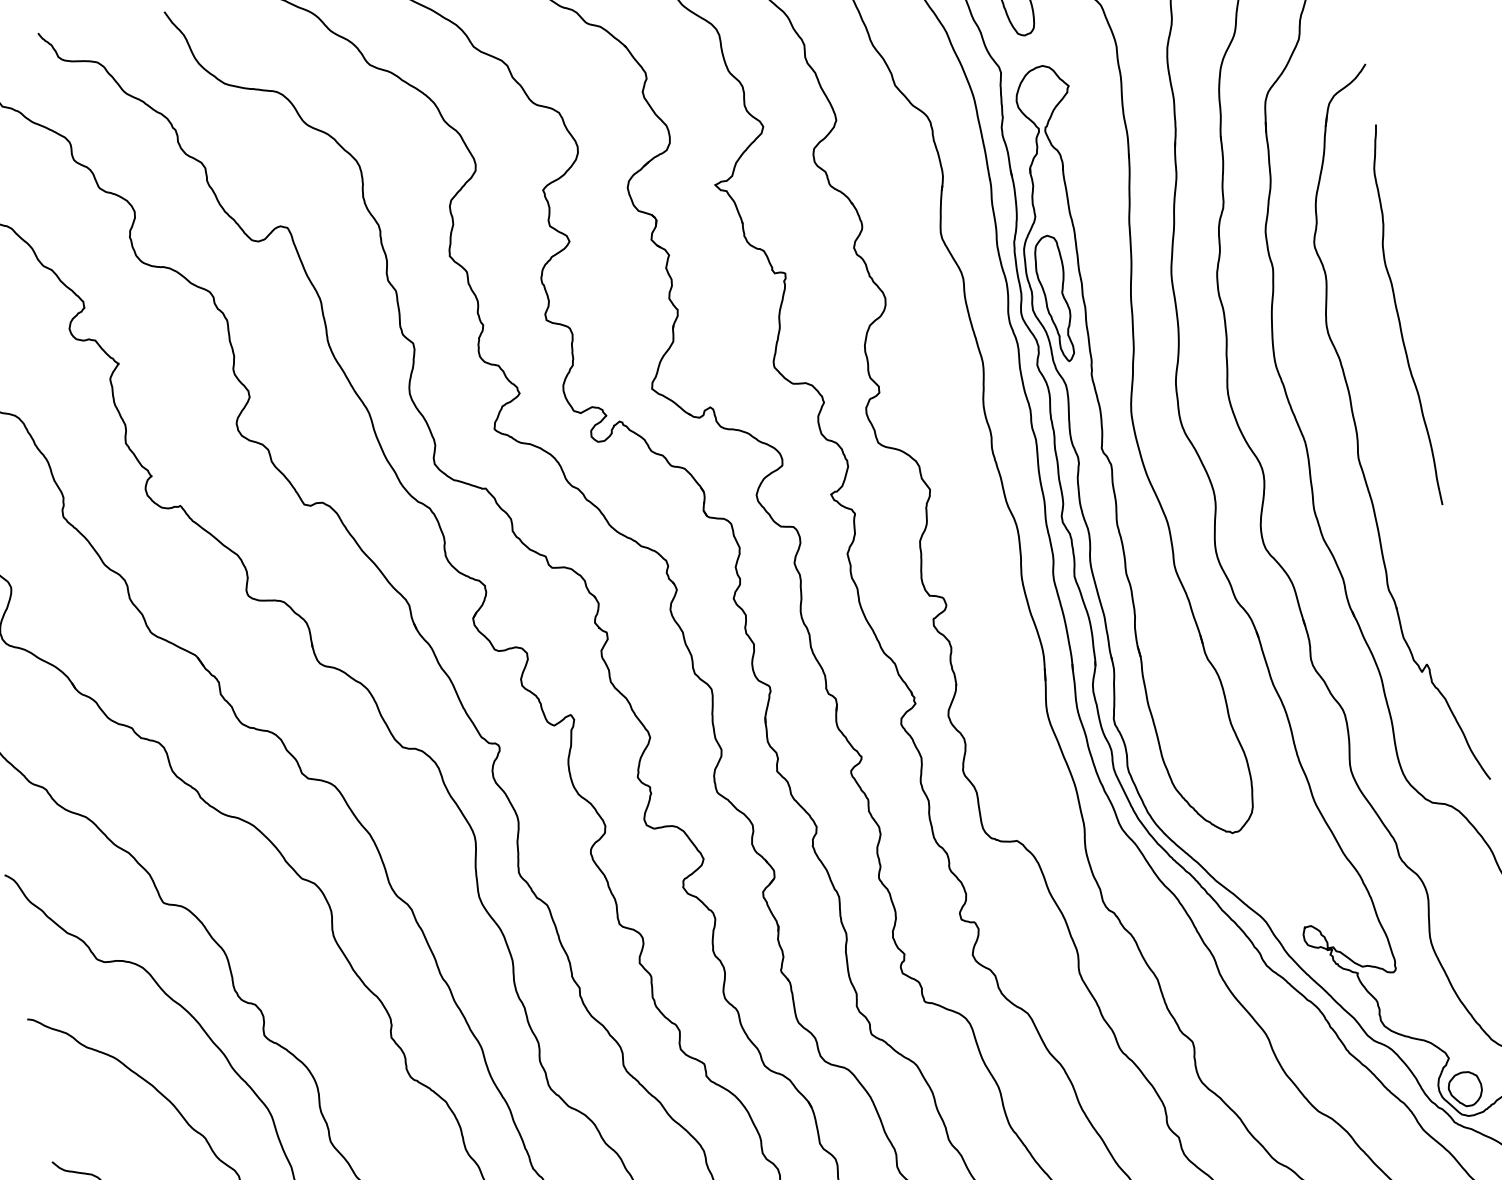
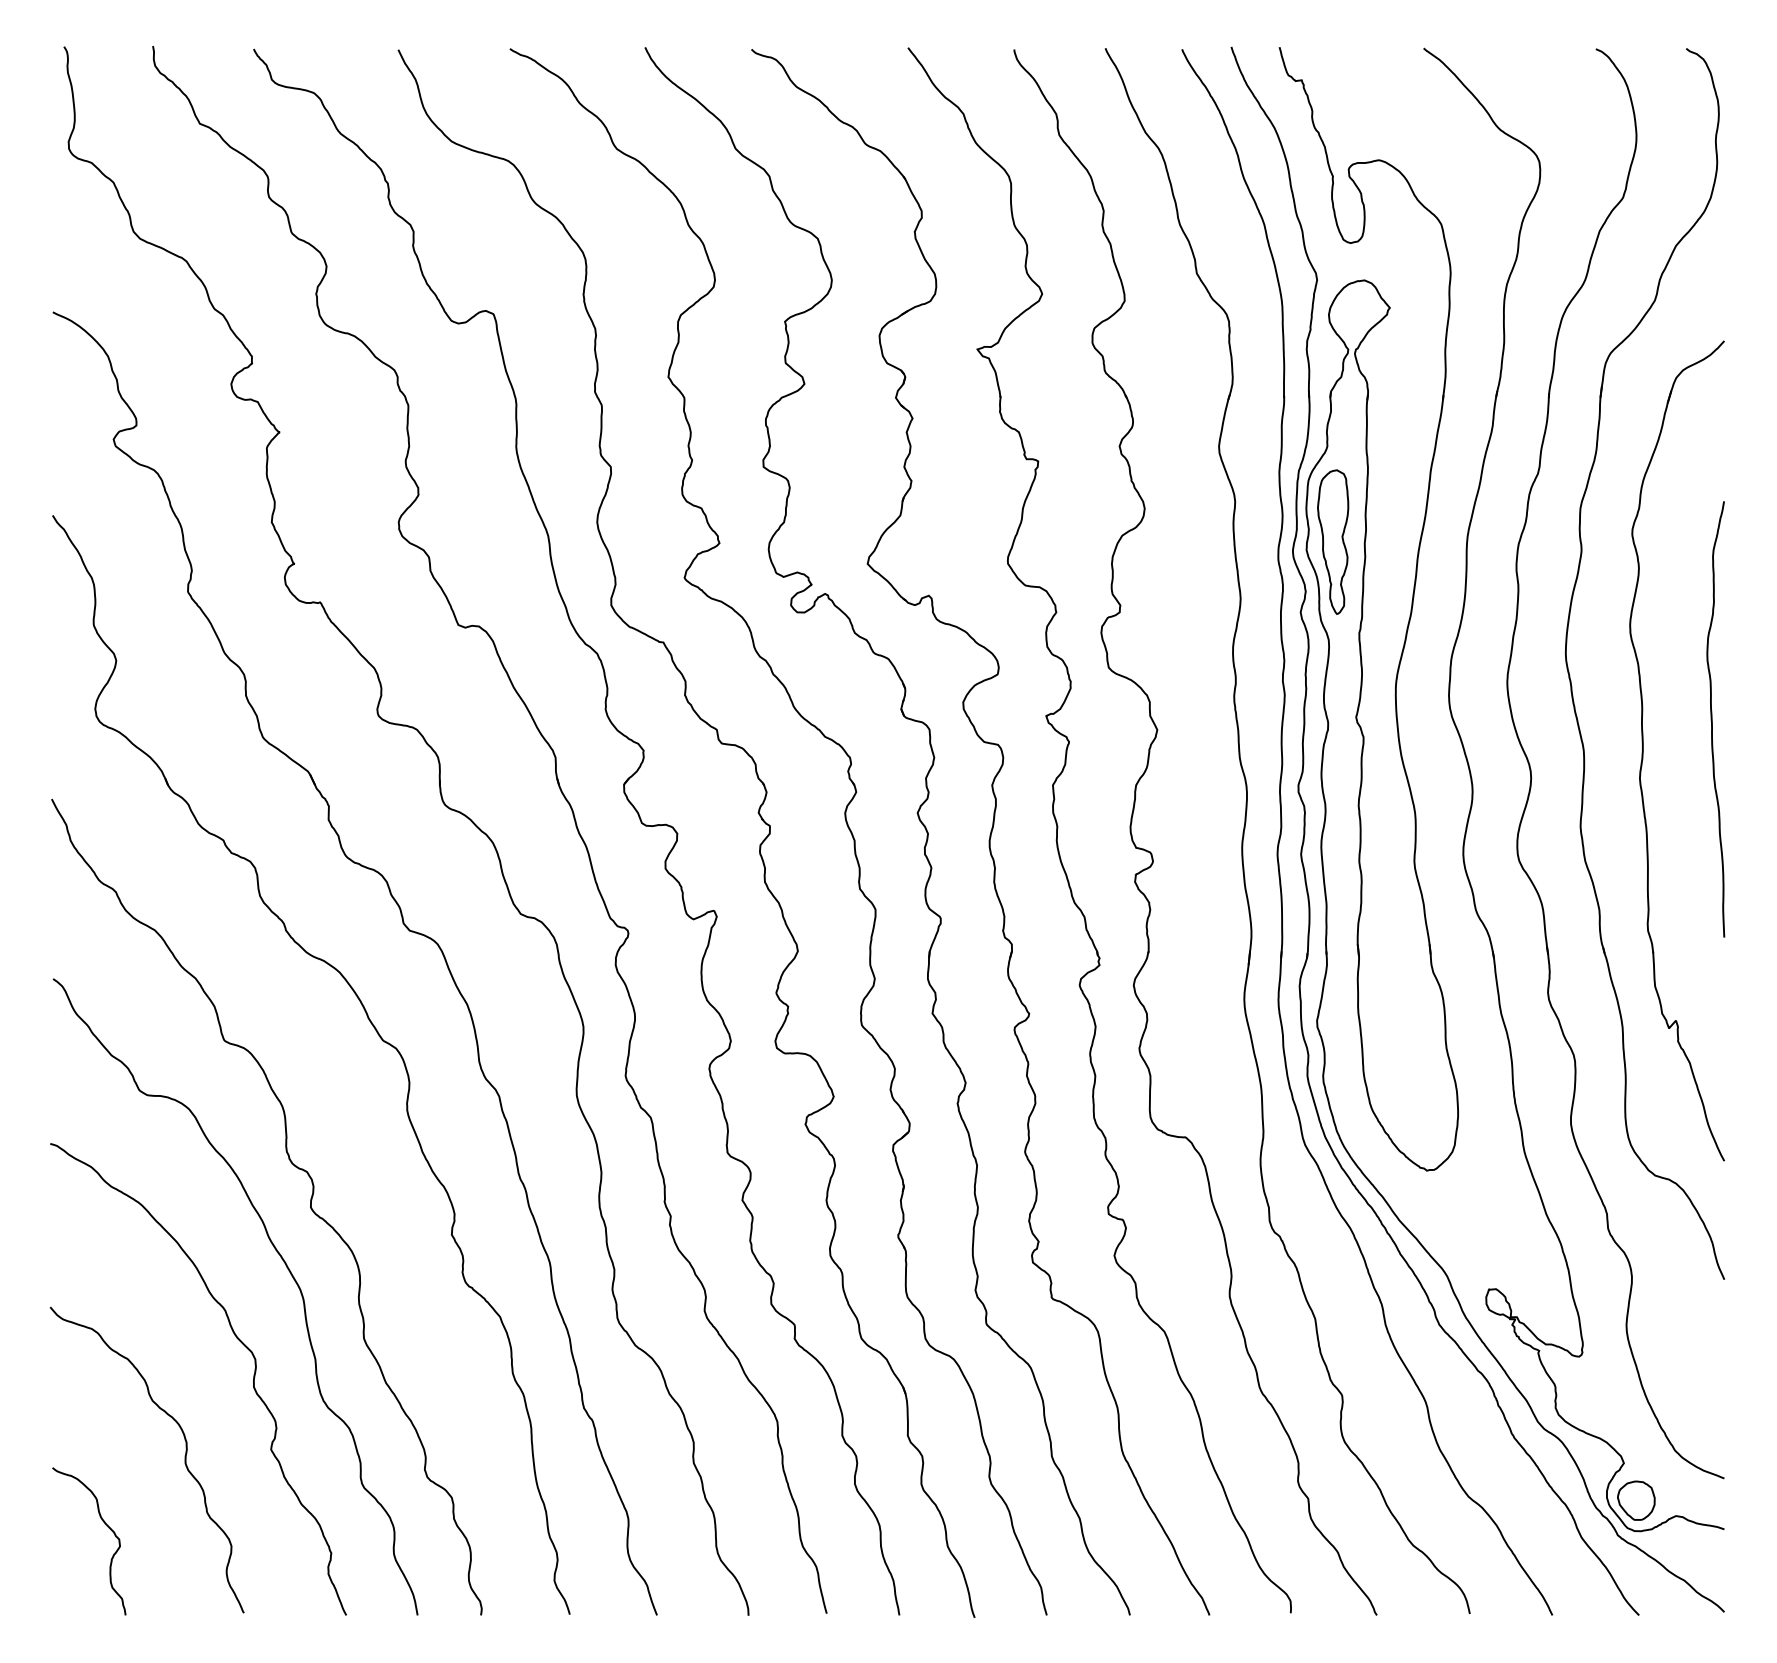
curve: (1399, 316) -> (1712, 719), moved

